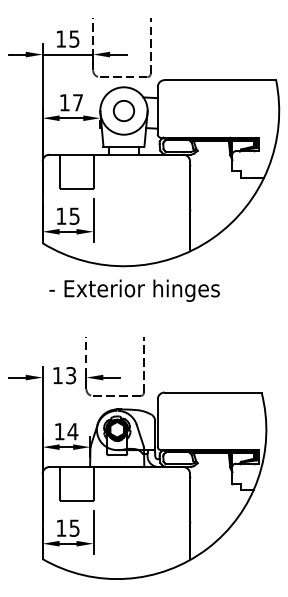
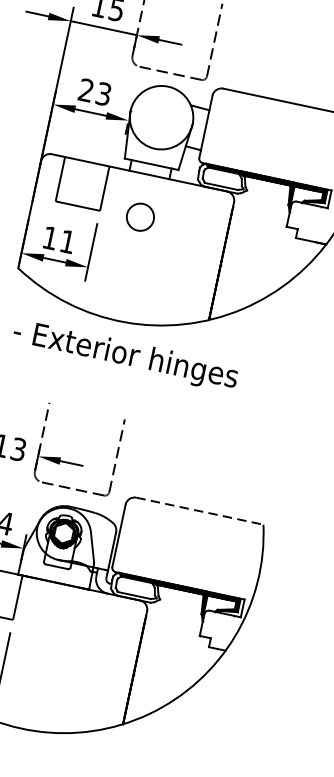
text: (70, 102) -> (93, 91), 17 -> 23
circle: (123, 111) -> (139, 217), moved
text: (74, 215) -> (67, 240), 15 -> 11
line: (213, 392) -> (200, 511), solid -> dashed

